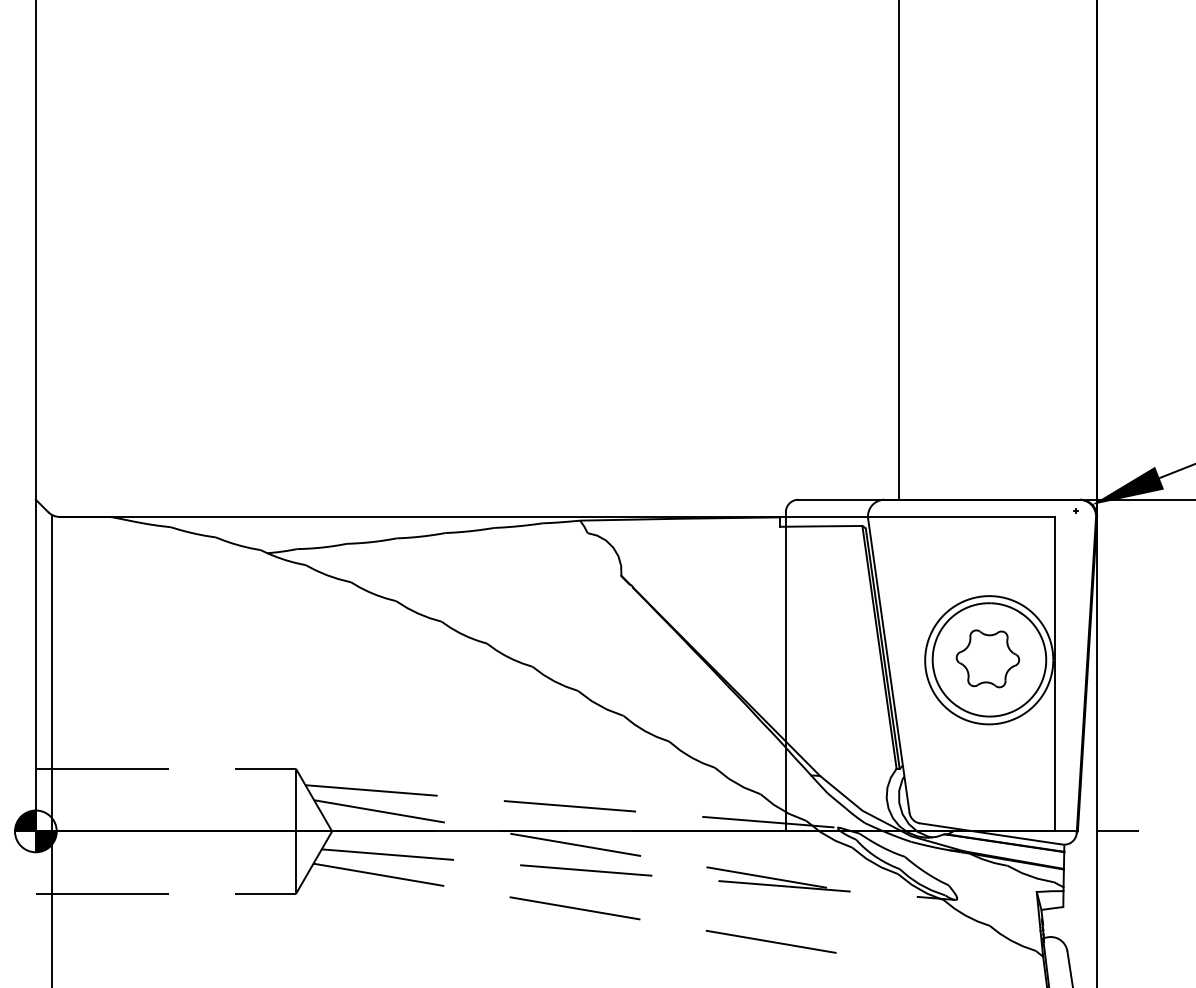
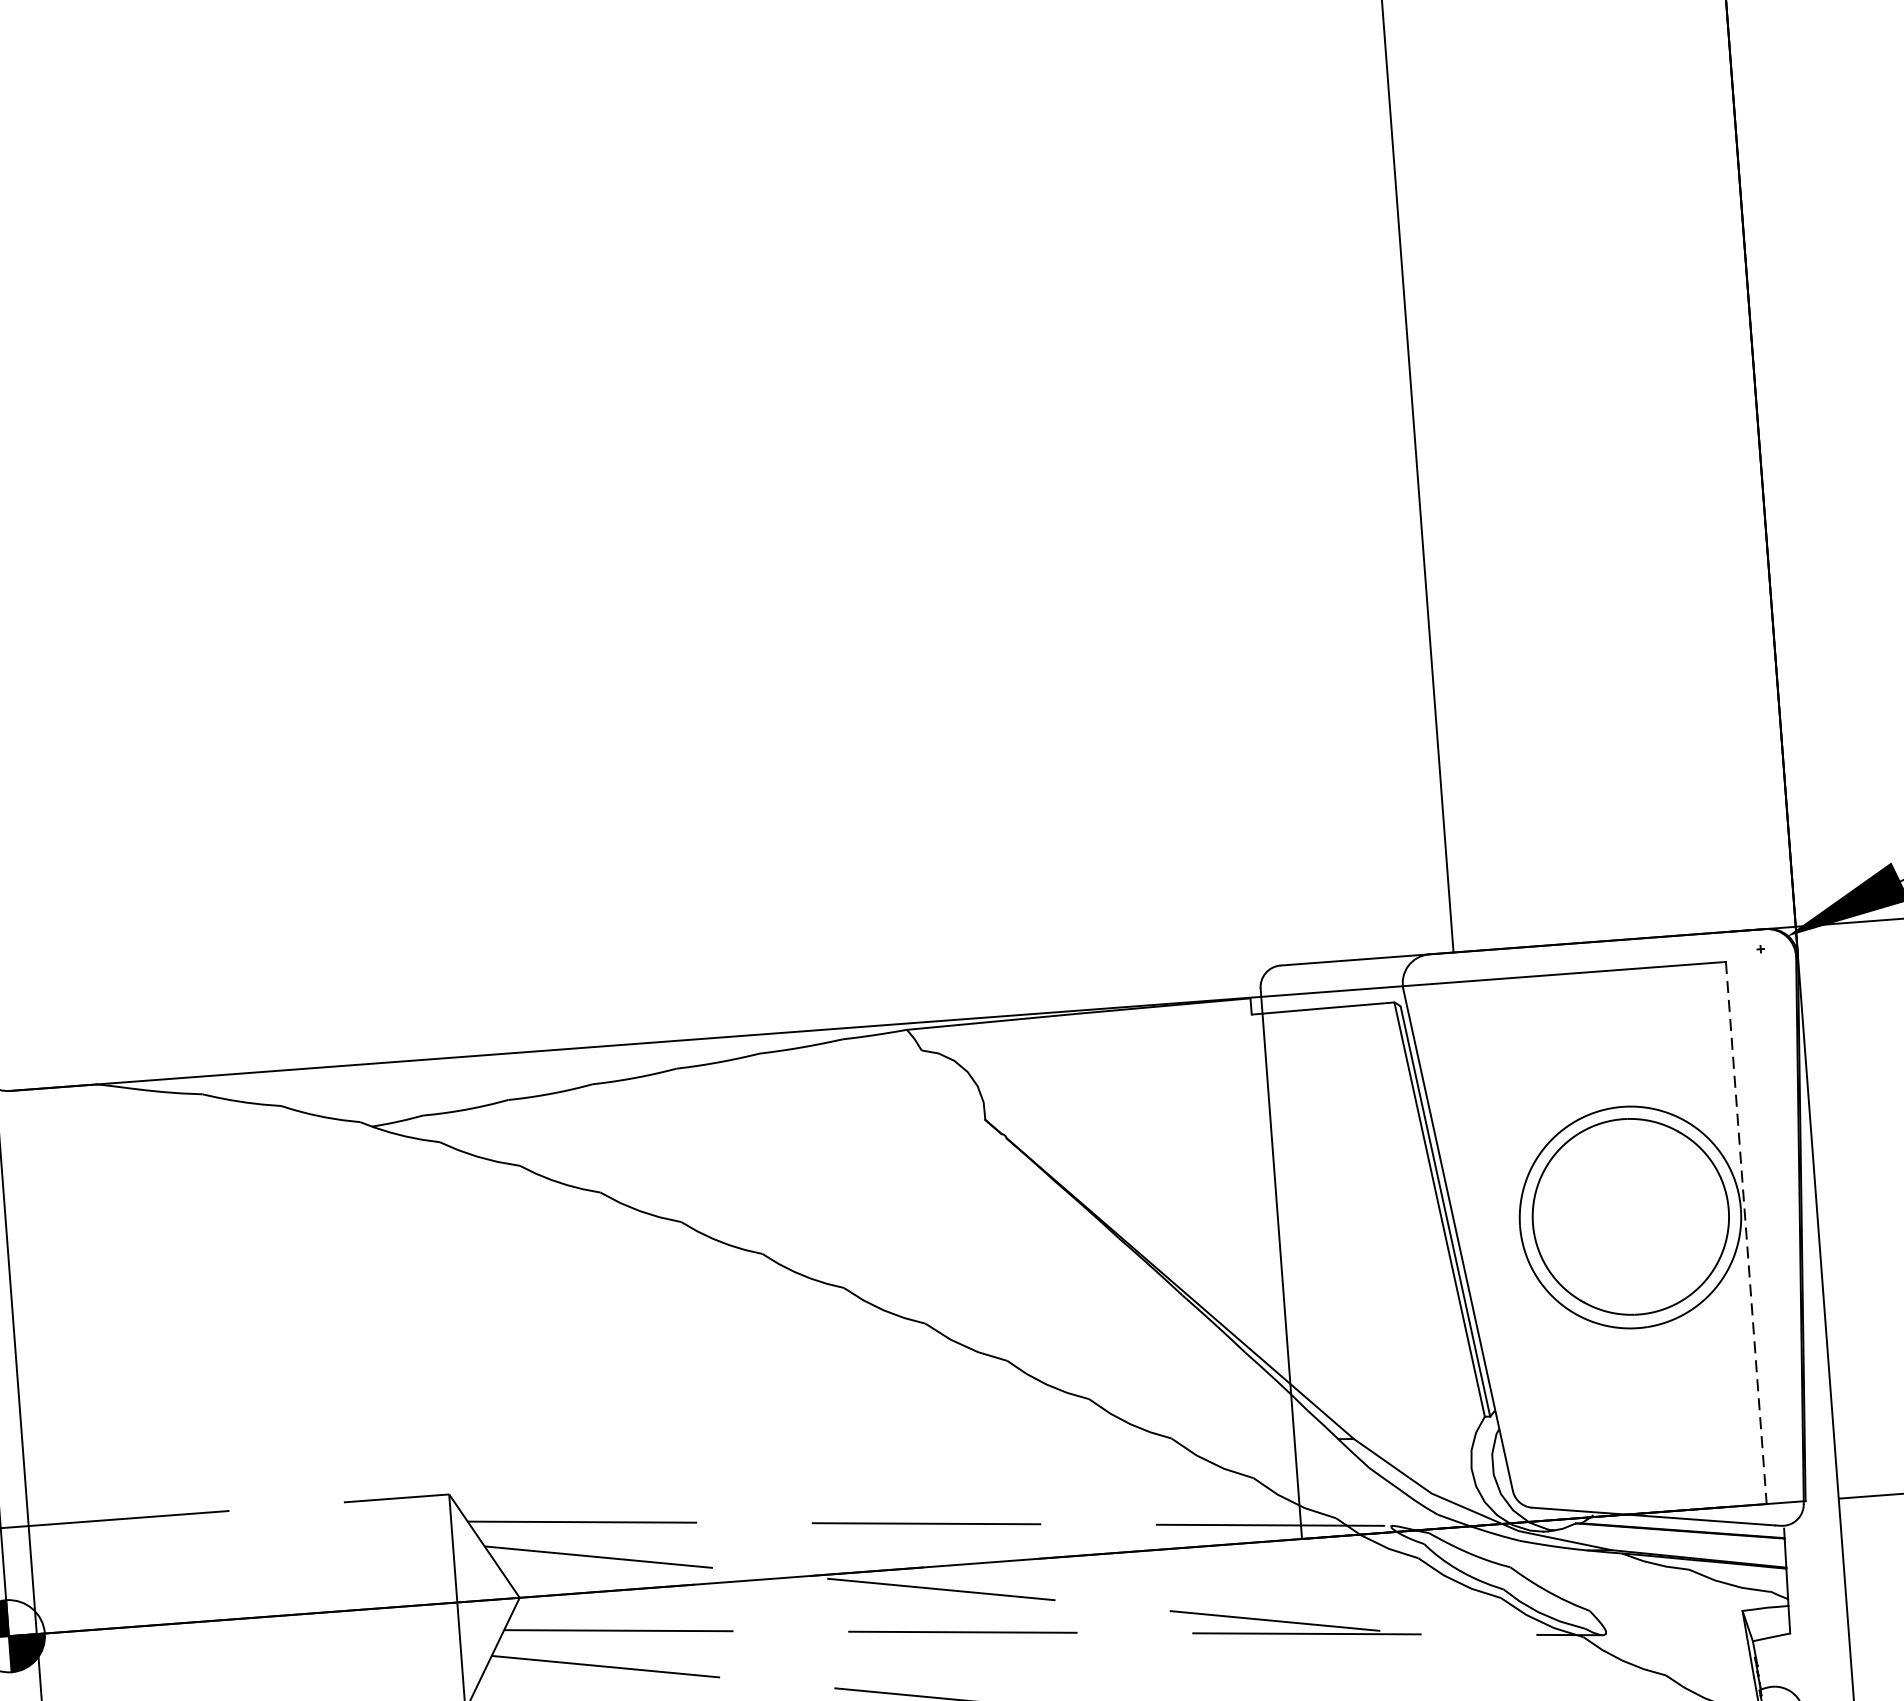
part: (987, 658) -> (1627, 1214), removed
line: (1055, 674) -> (1746, 1233), solid -> dashed

